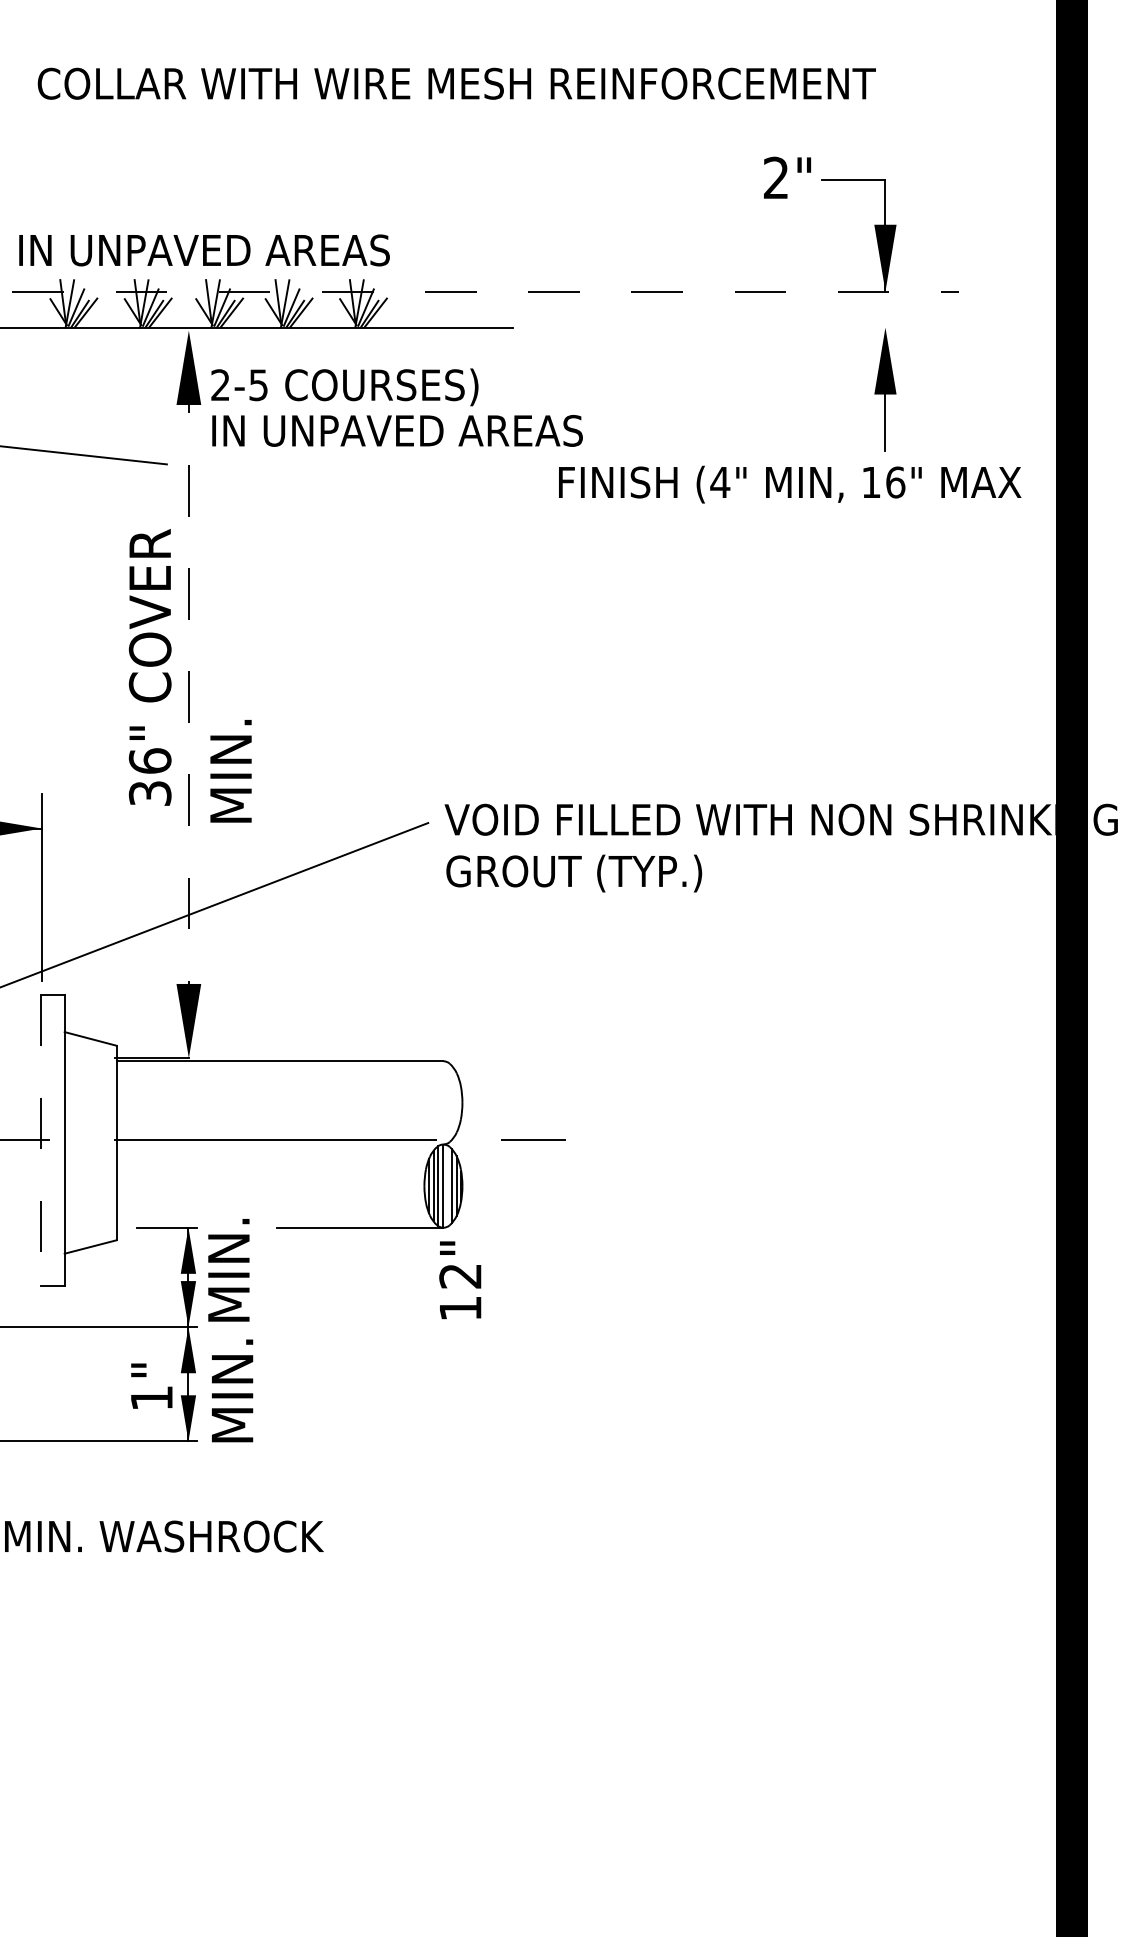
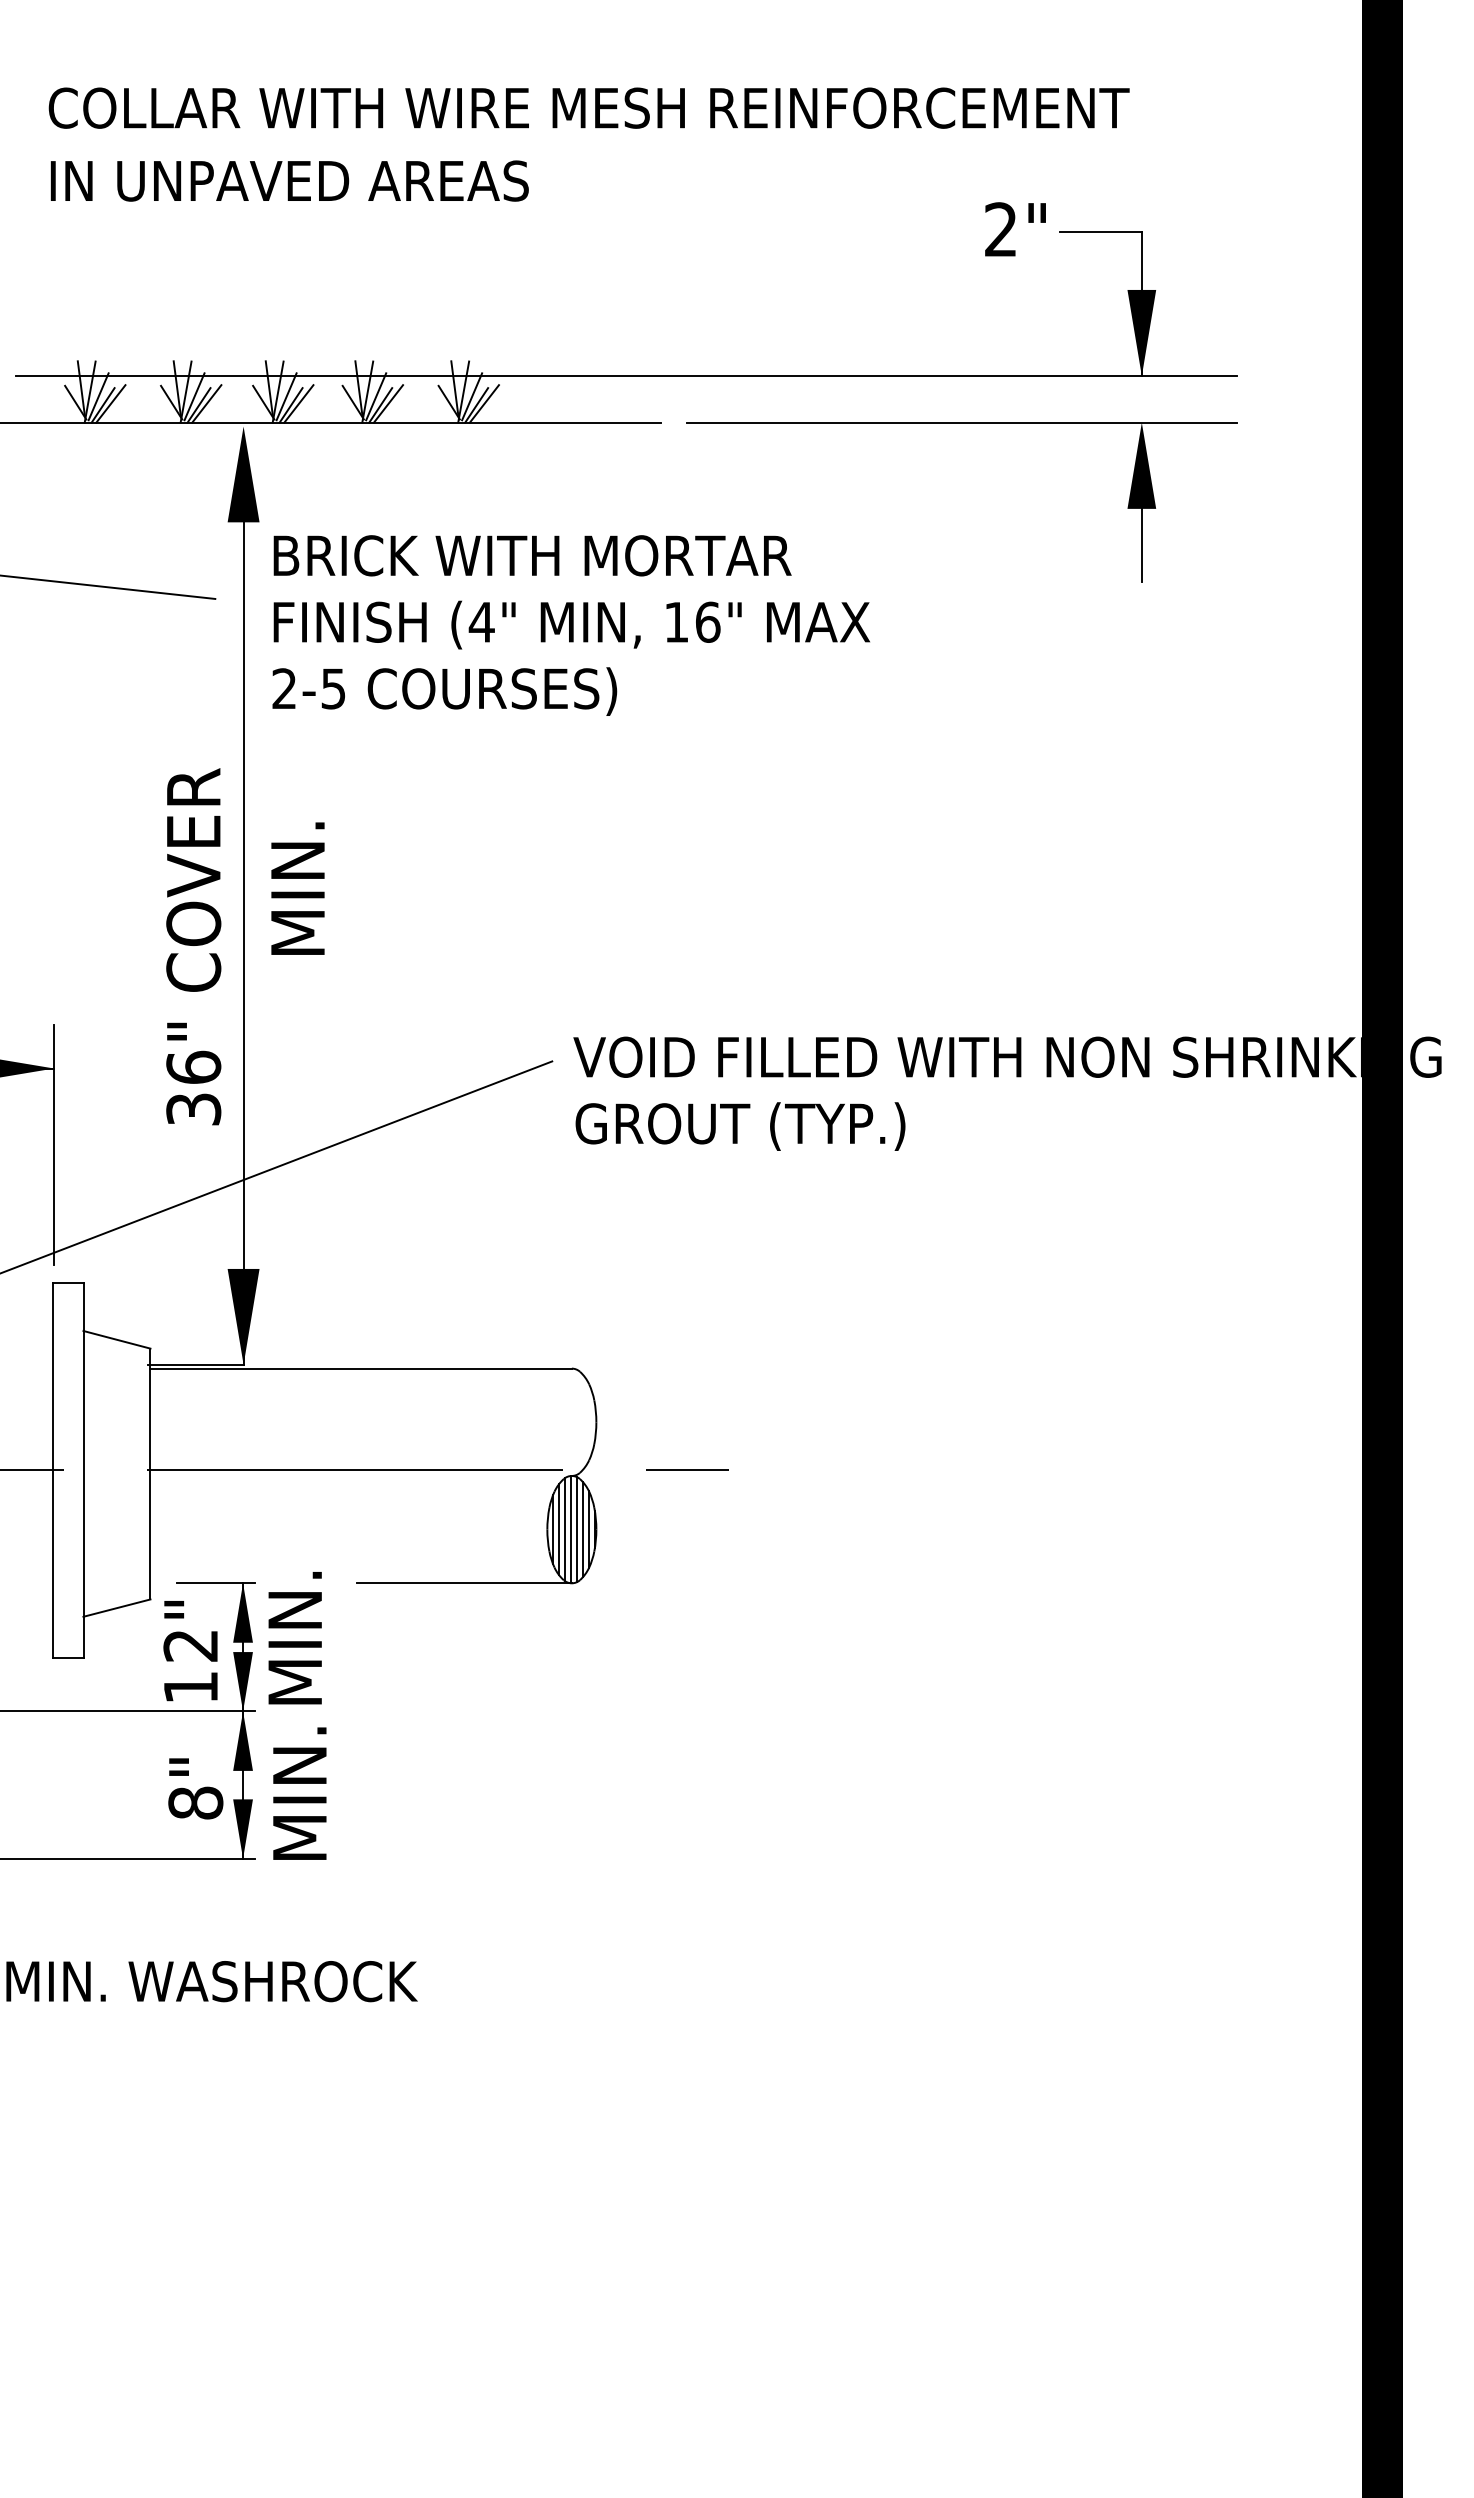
text: (204, 249) -> (289, 180), moved
line: (485, 291) -> (626, 376), dashed -> solid
line: (745, 327) -> (961, 422), added
text: (344, 387) -> (444, 691), moved
text: (414, 430) -> (534, 555), IN UNPAVED AREAS -> BRICK WITH MORTAR
text: (789, 484) -> (571, 624), moved
text: (150, 667) -> (193, 946), moved
line: (188, 710) -> (243, 916), dashed -> solid
text: (230, 771) -> (297, 888), moved
line: (41, 1140) -> (53, 1470), dashed -> solid
line: (447, 1186) -> (577, 1529), added
text: (460, 1280) -> (190, 1651), moved
text: (151, 1397) -> (195, 1802), 1" -> 8"

